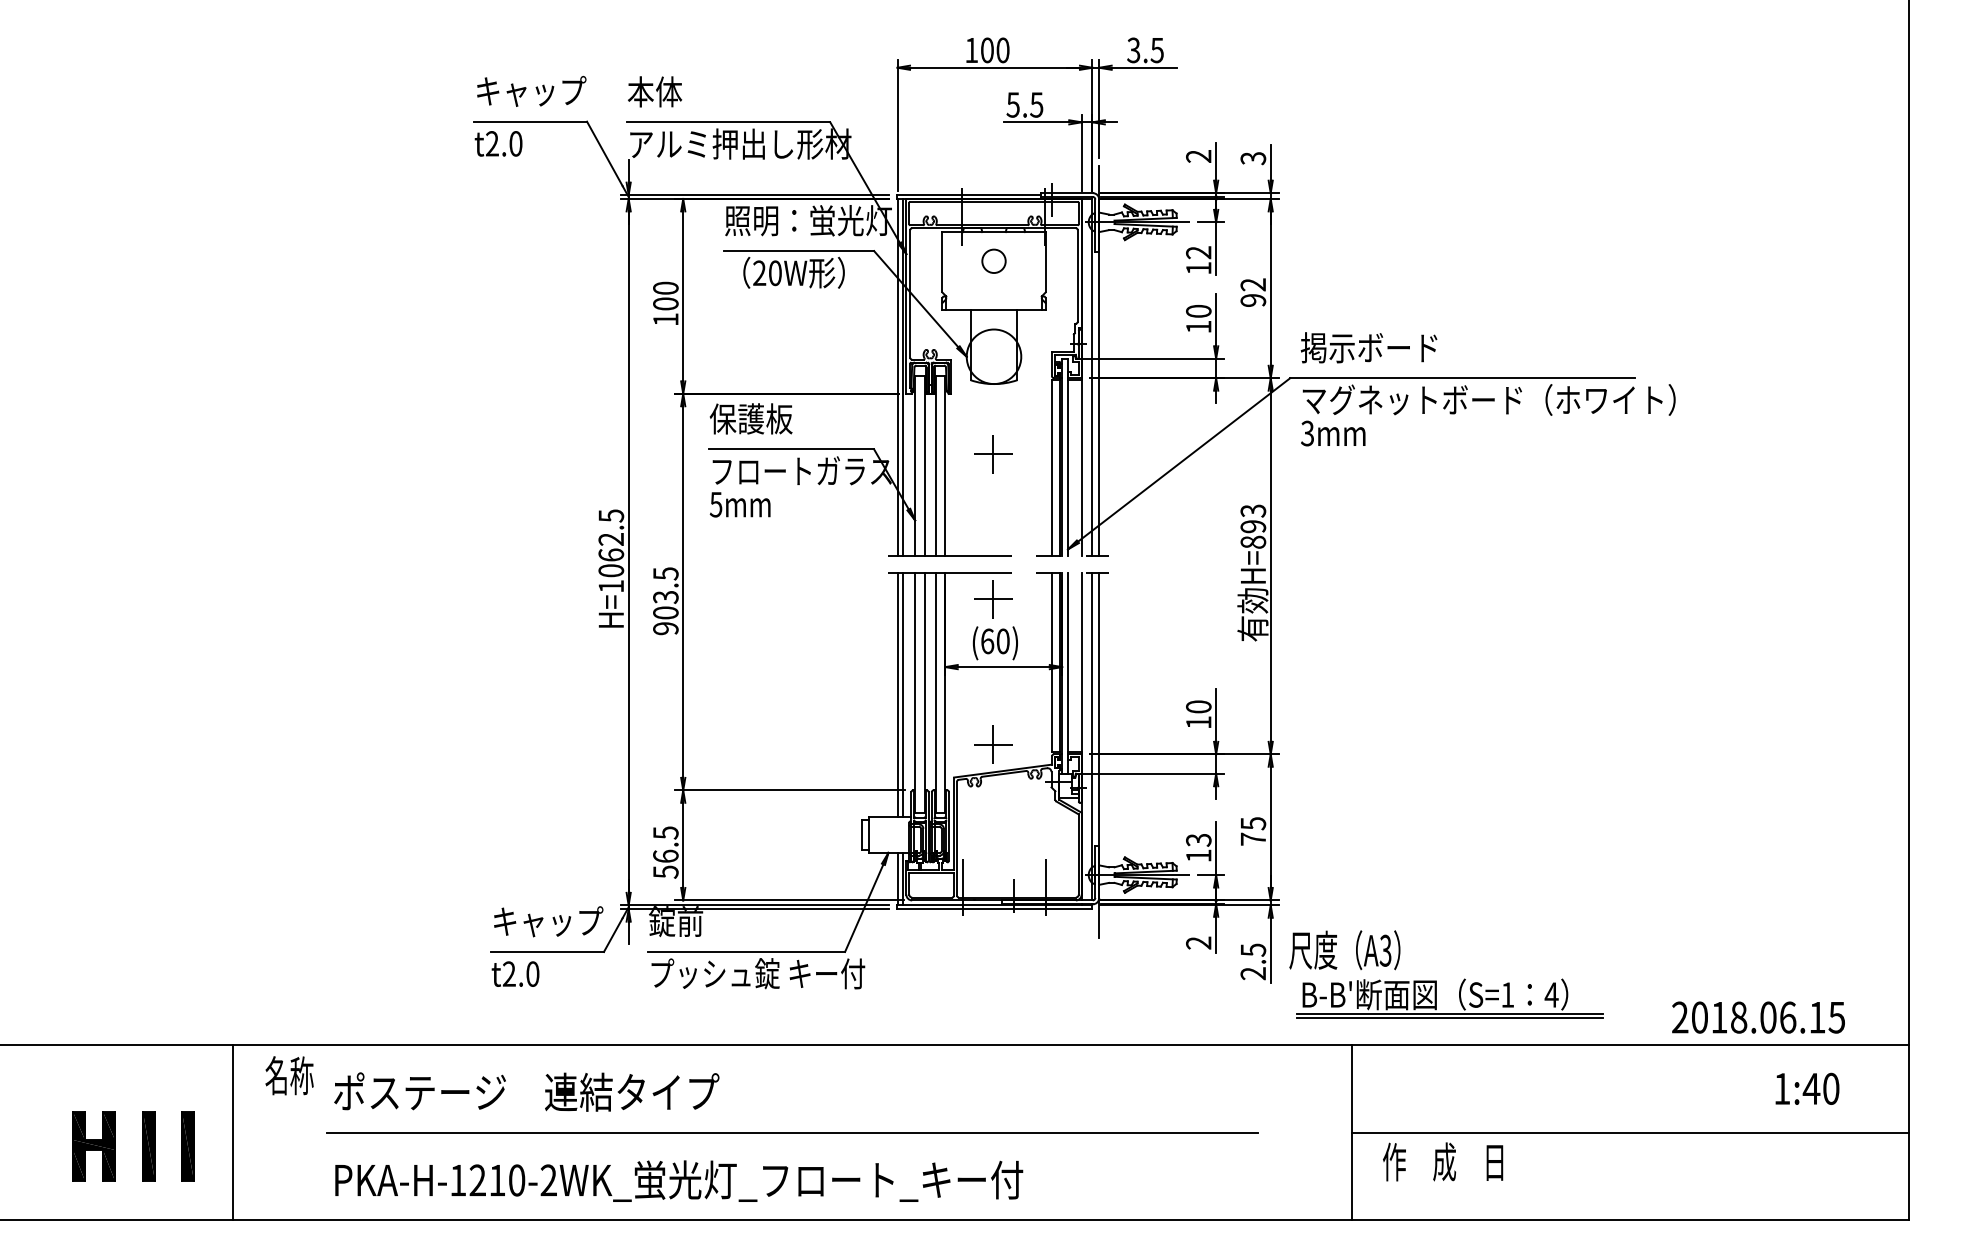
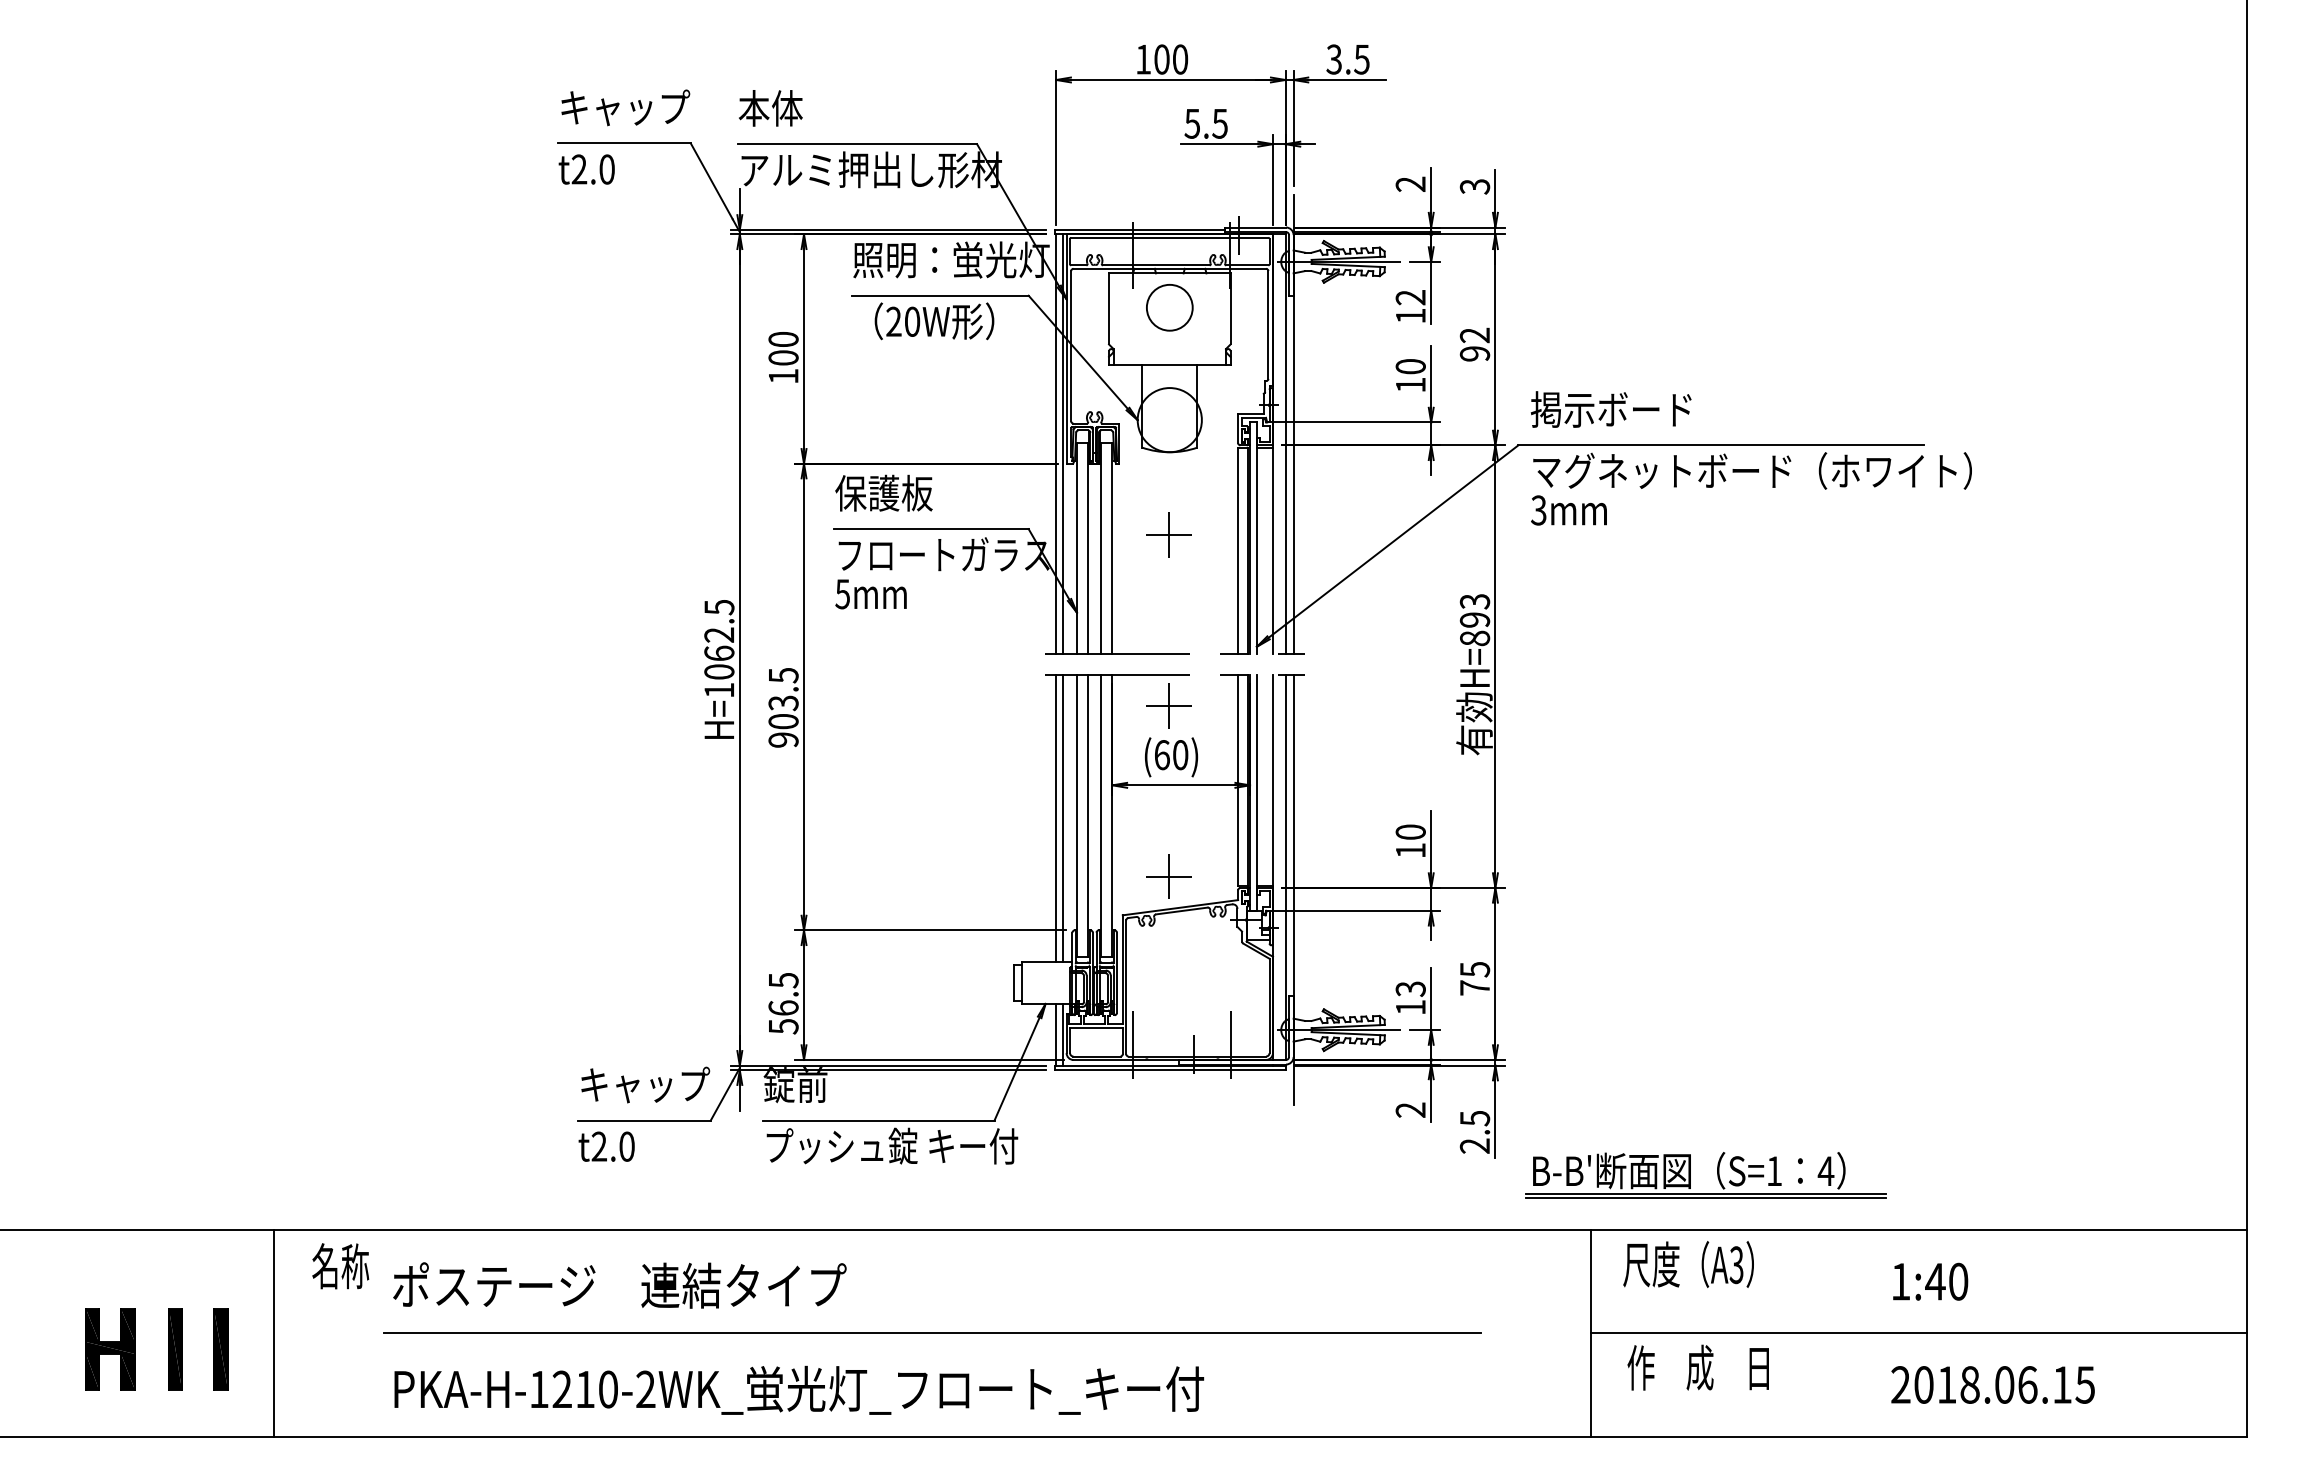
circle: (993, 260) -> (1169, 306), size x1.67
text: (1344, 950) -> (1688, 1264), moved
text: (1758, 1017) -> (1993, 1384), moved
text: (1807, 1088) -> (1930, 1281), moved

